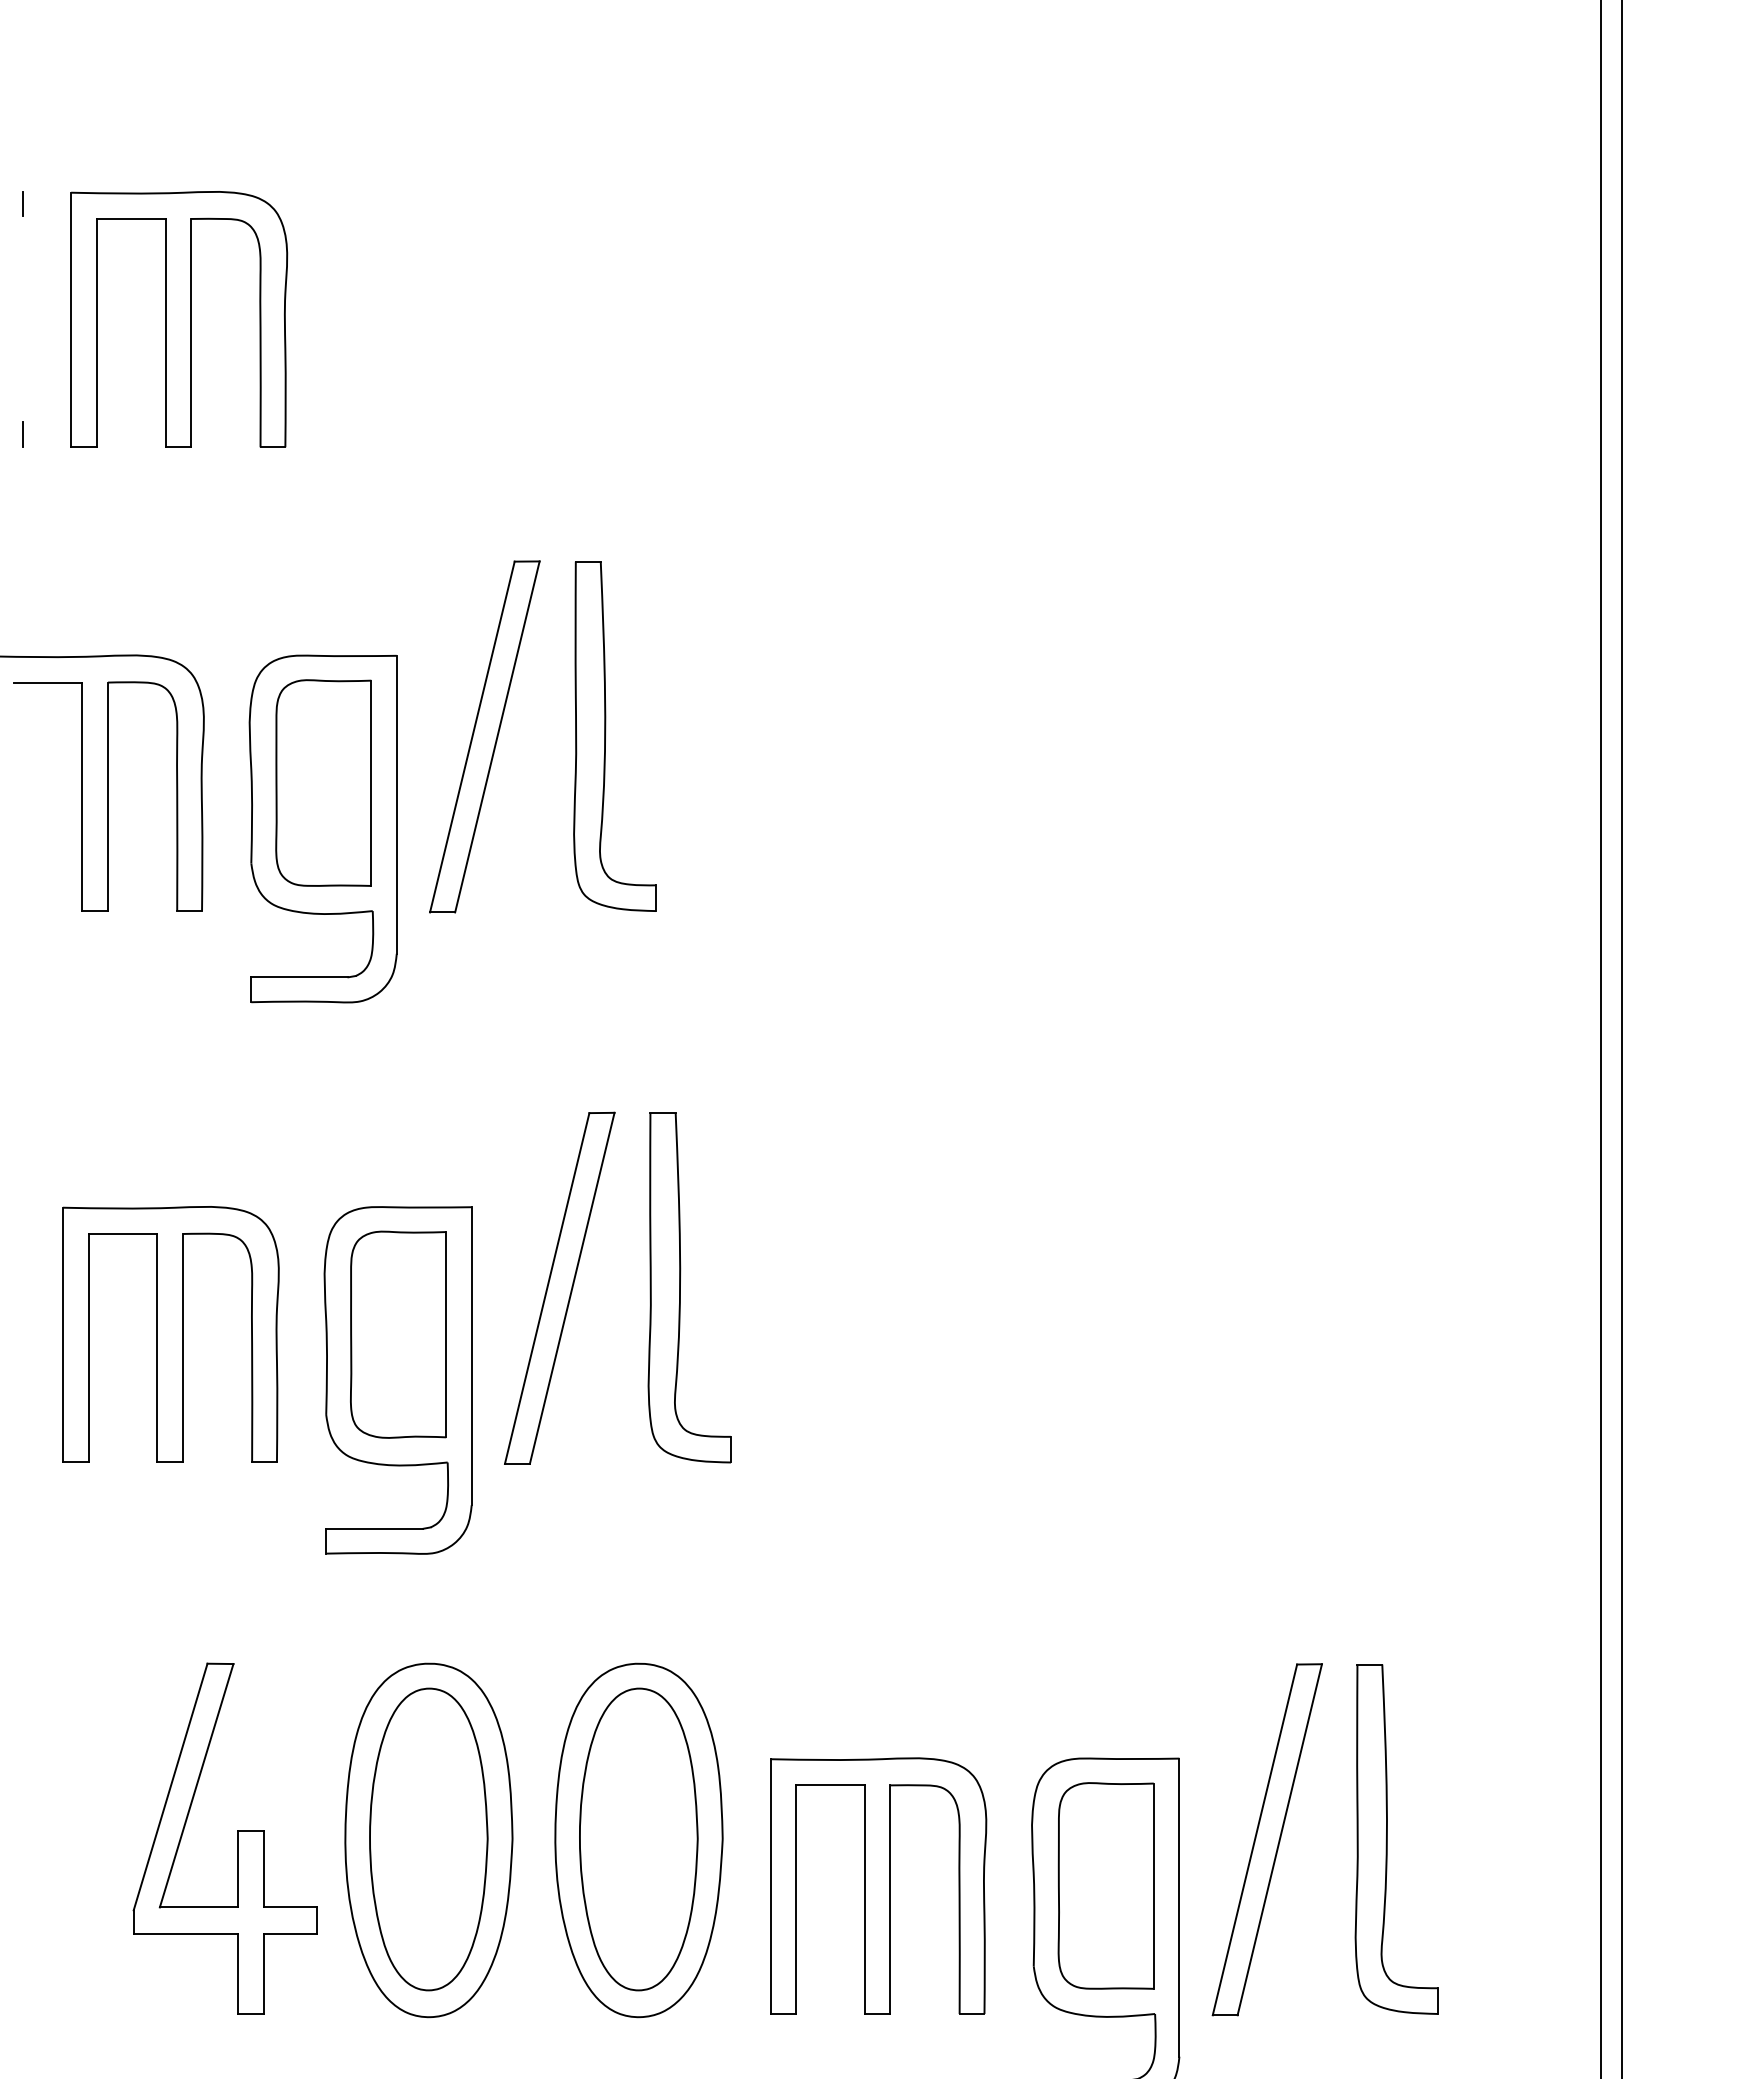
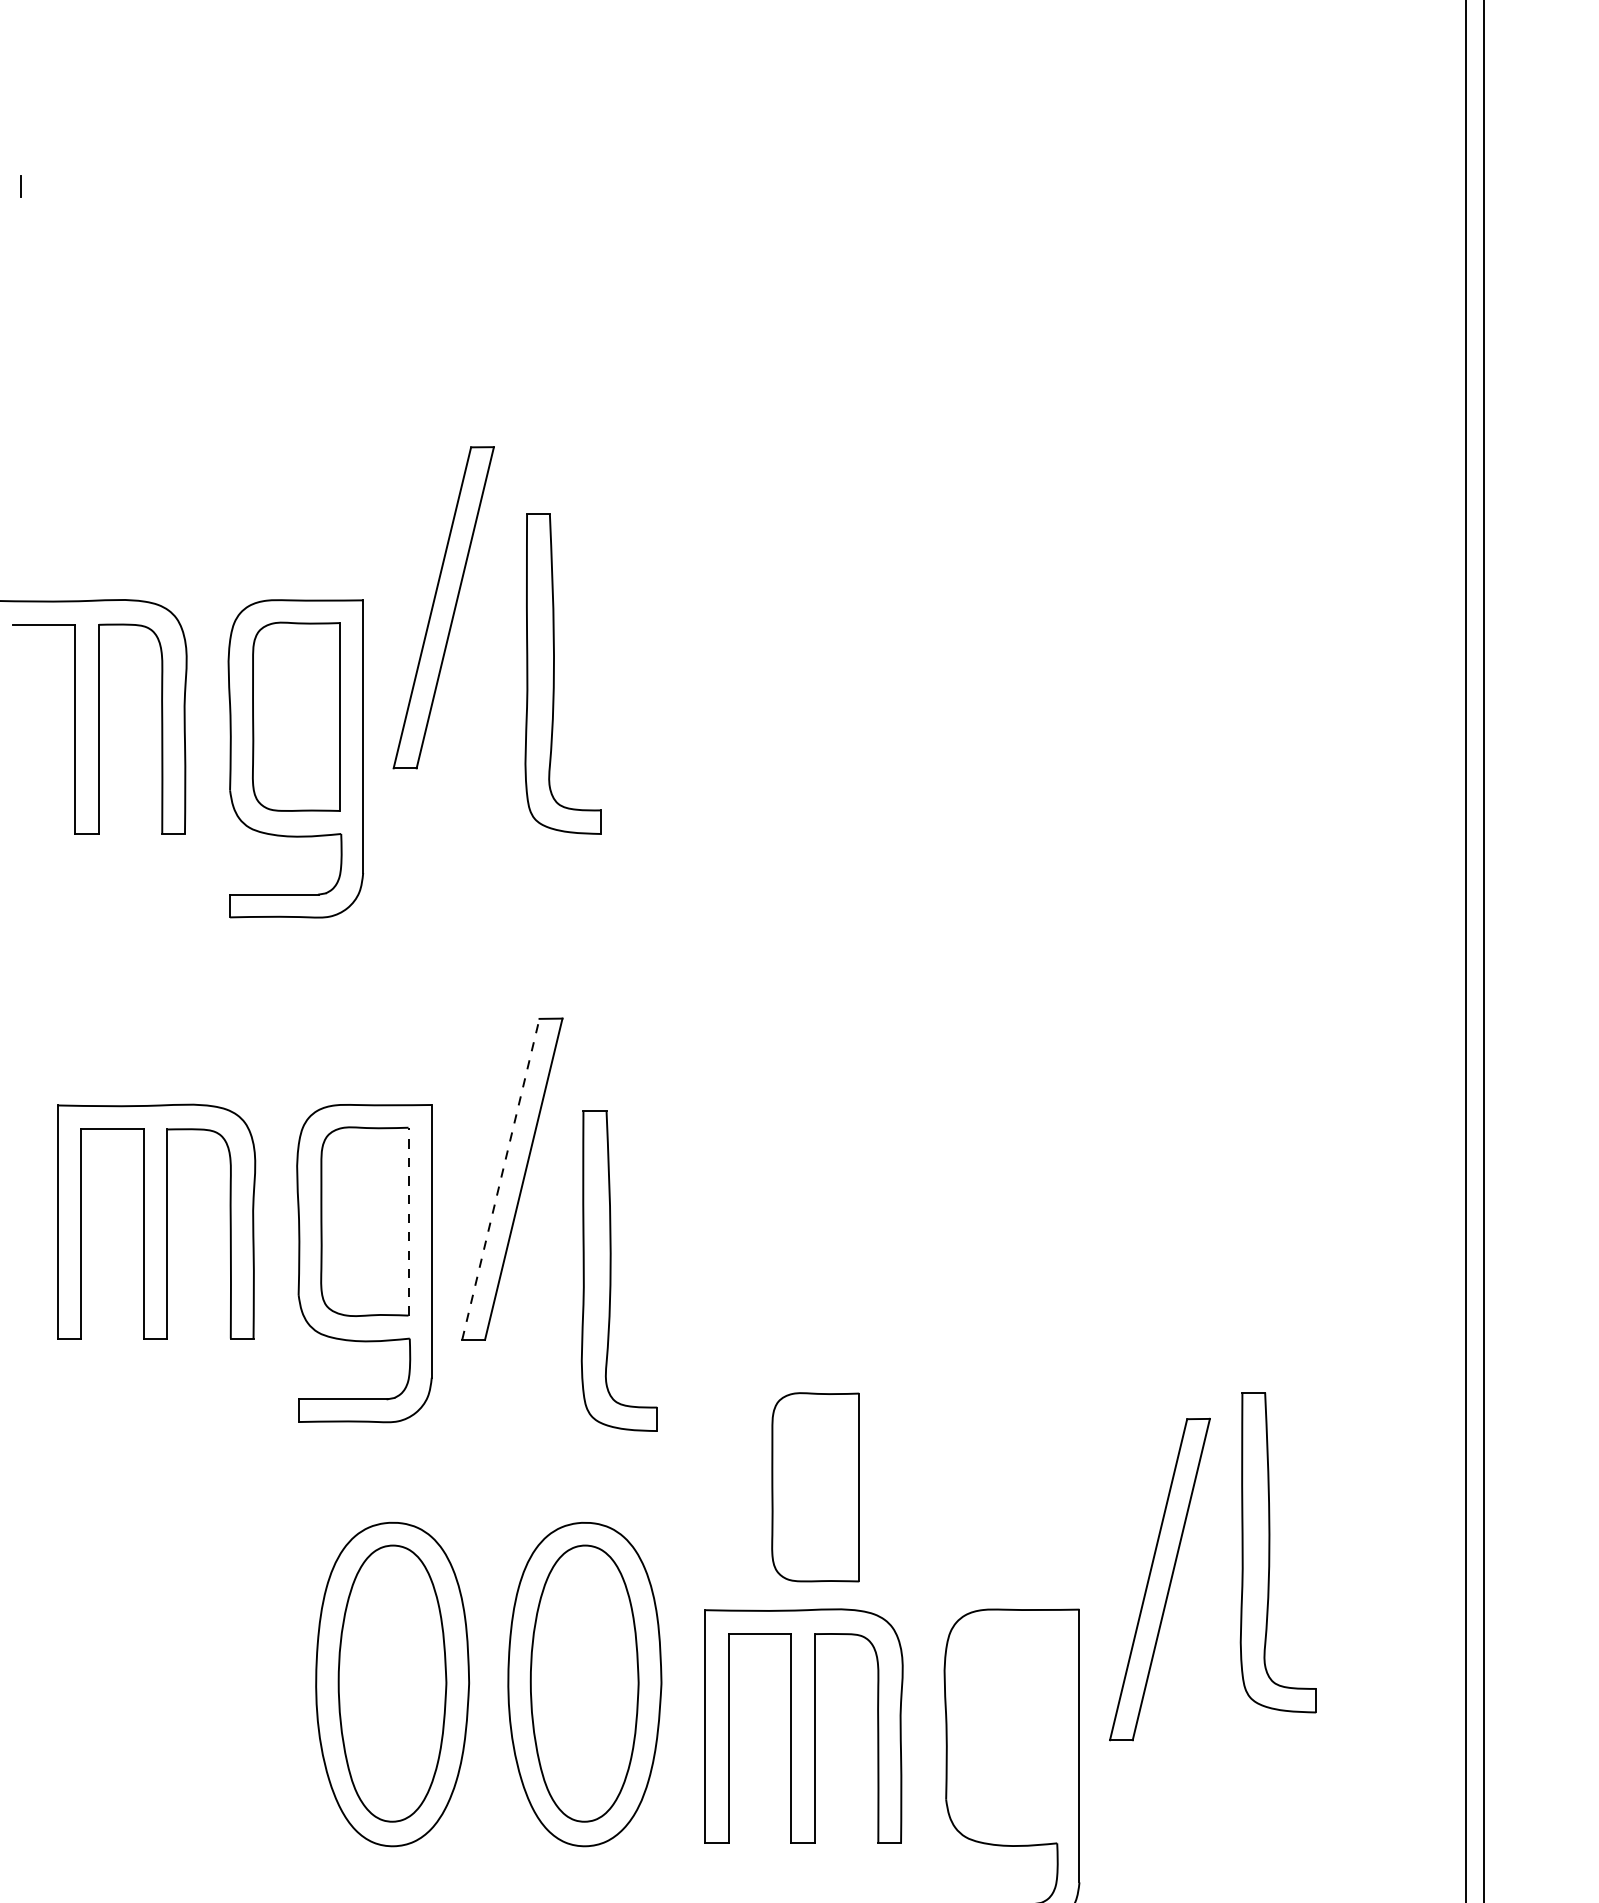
part: (179, 319) -> (164, 292), removed
line: (22, 434) -> (20, 397), removed
part: (484, 736) -> (443, 607), moved
part: (680, 1287) -> (610, 1270), moved
line: (547, 1288) -> (501, 1179), solid -> dashed
line: (446, 1334) -> (408, 1221), solid -> dashed
part: (237, 1838) -> (217, 1682), removed
part: (1266, 1839) -> (1159, 1579), moved
part: (1387, 1839) -> (1269, 1552), moved
part: (1105, 1885) -> (815, 1486), moved

